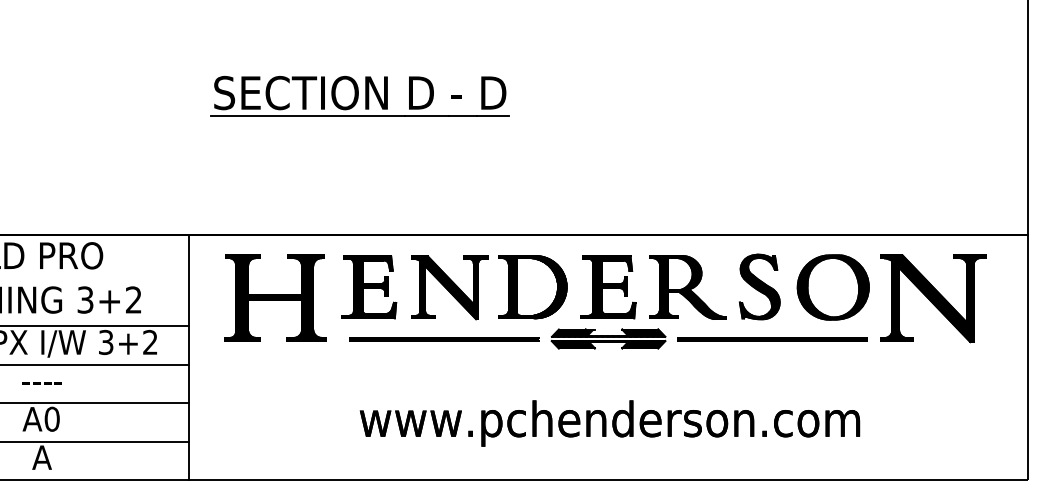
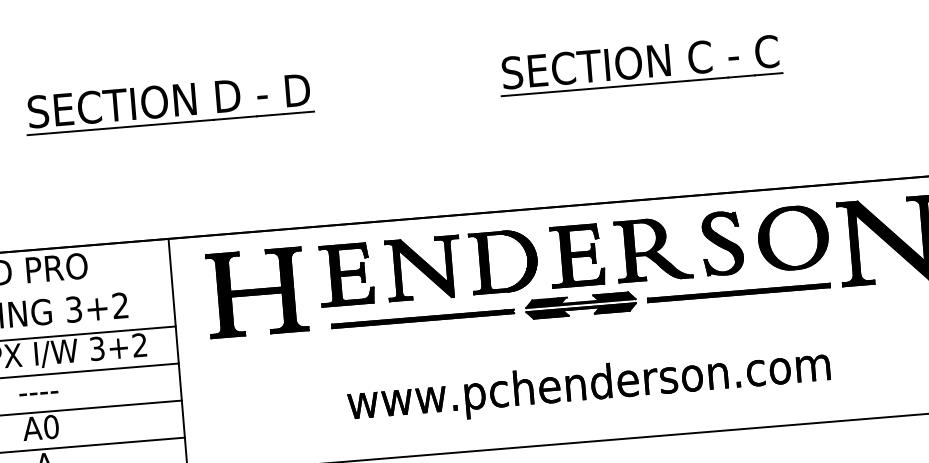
part: (359, 96) -> (168, 104), moved
part: (690, 96) -> (640, 65), added

